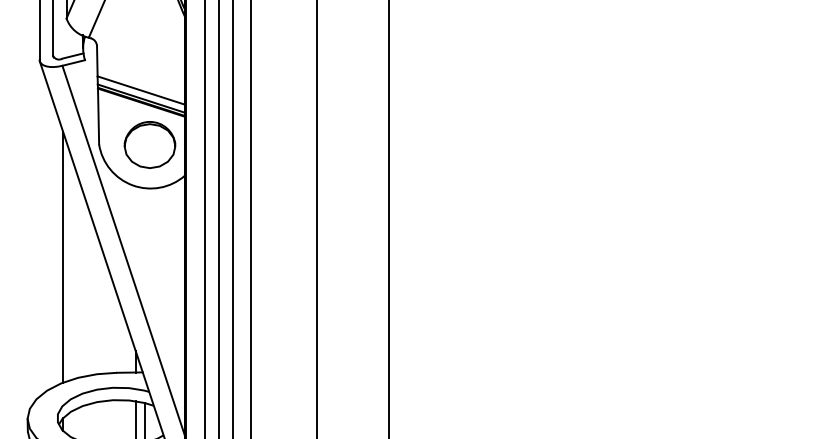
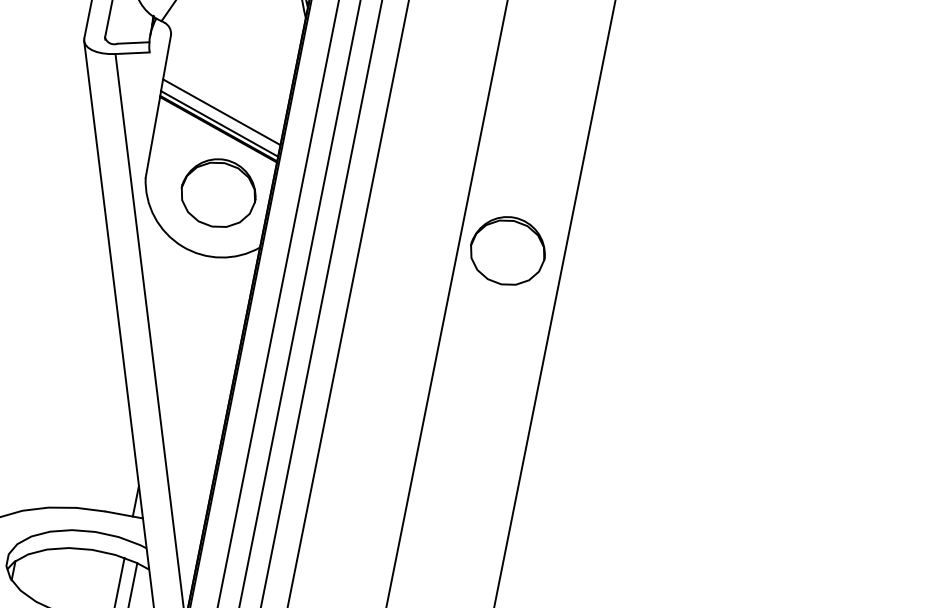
part: (350, 144) -> (507, 250), added
line: (63, 257) -> (61, 330), removed

